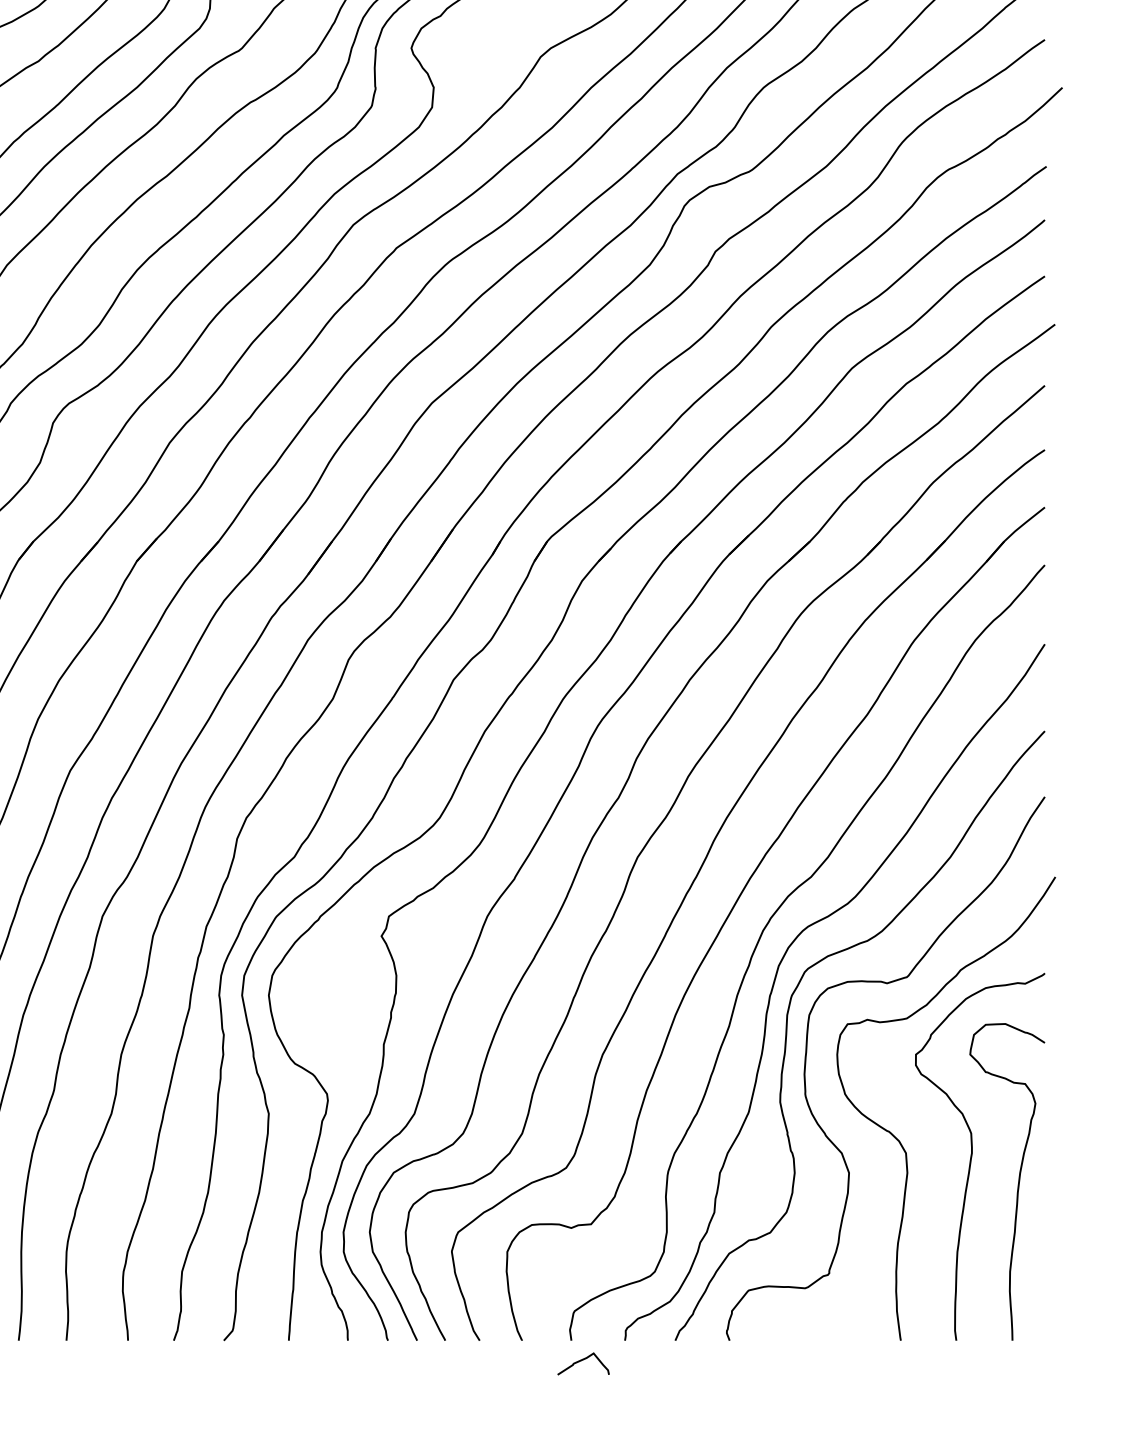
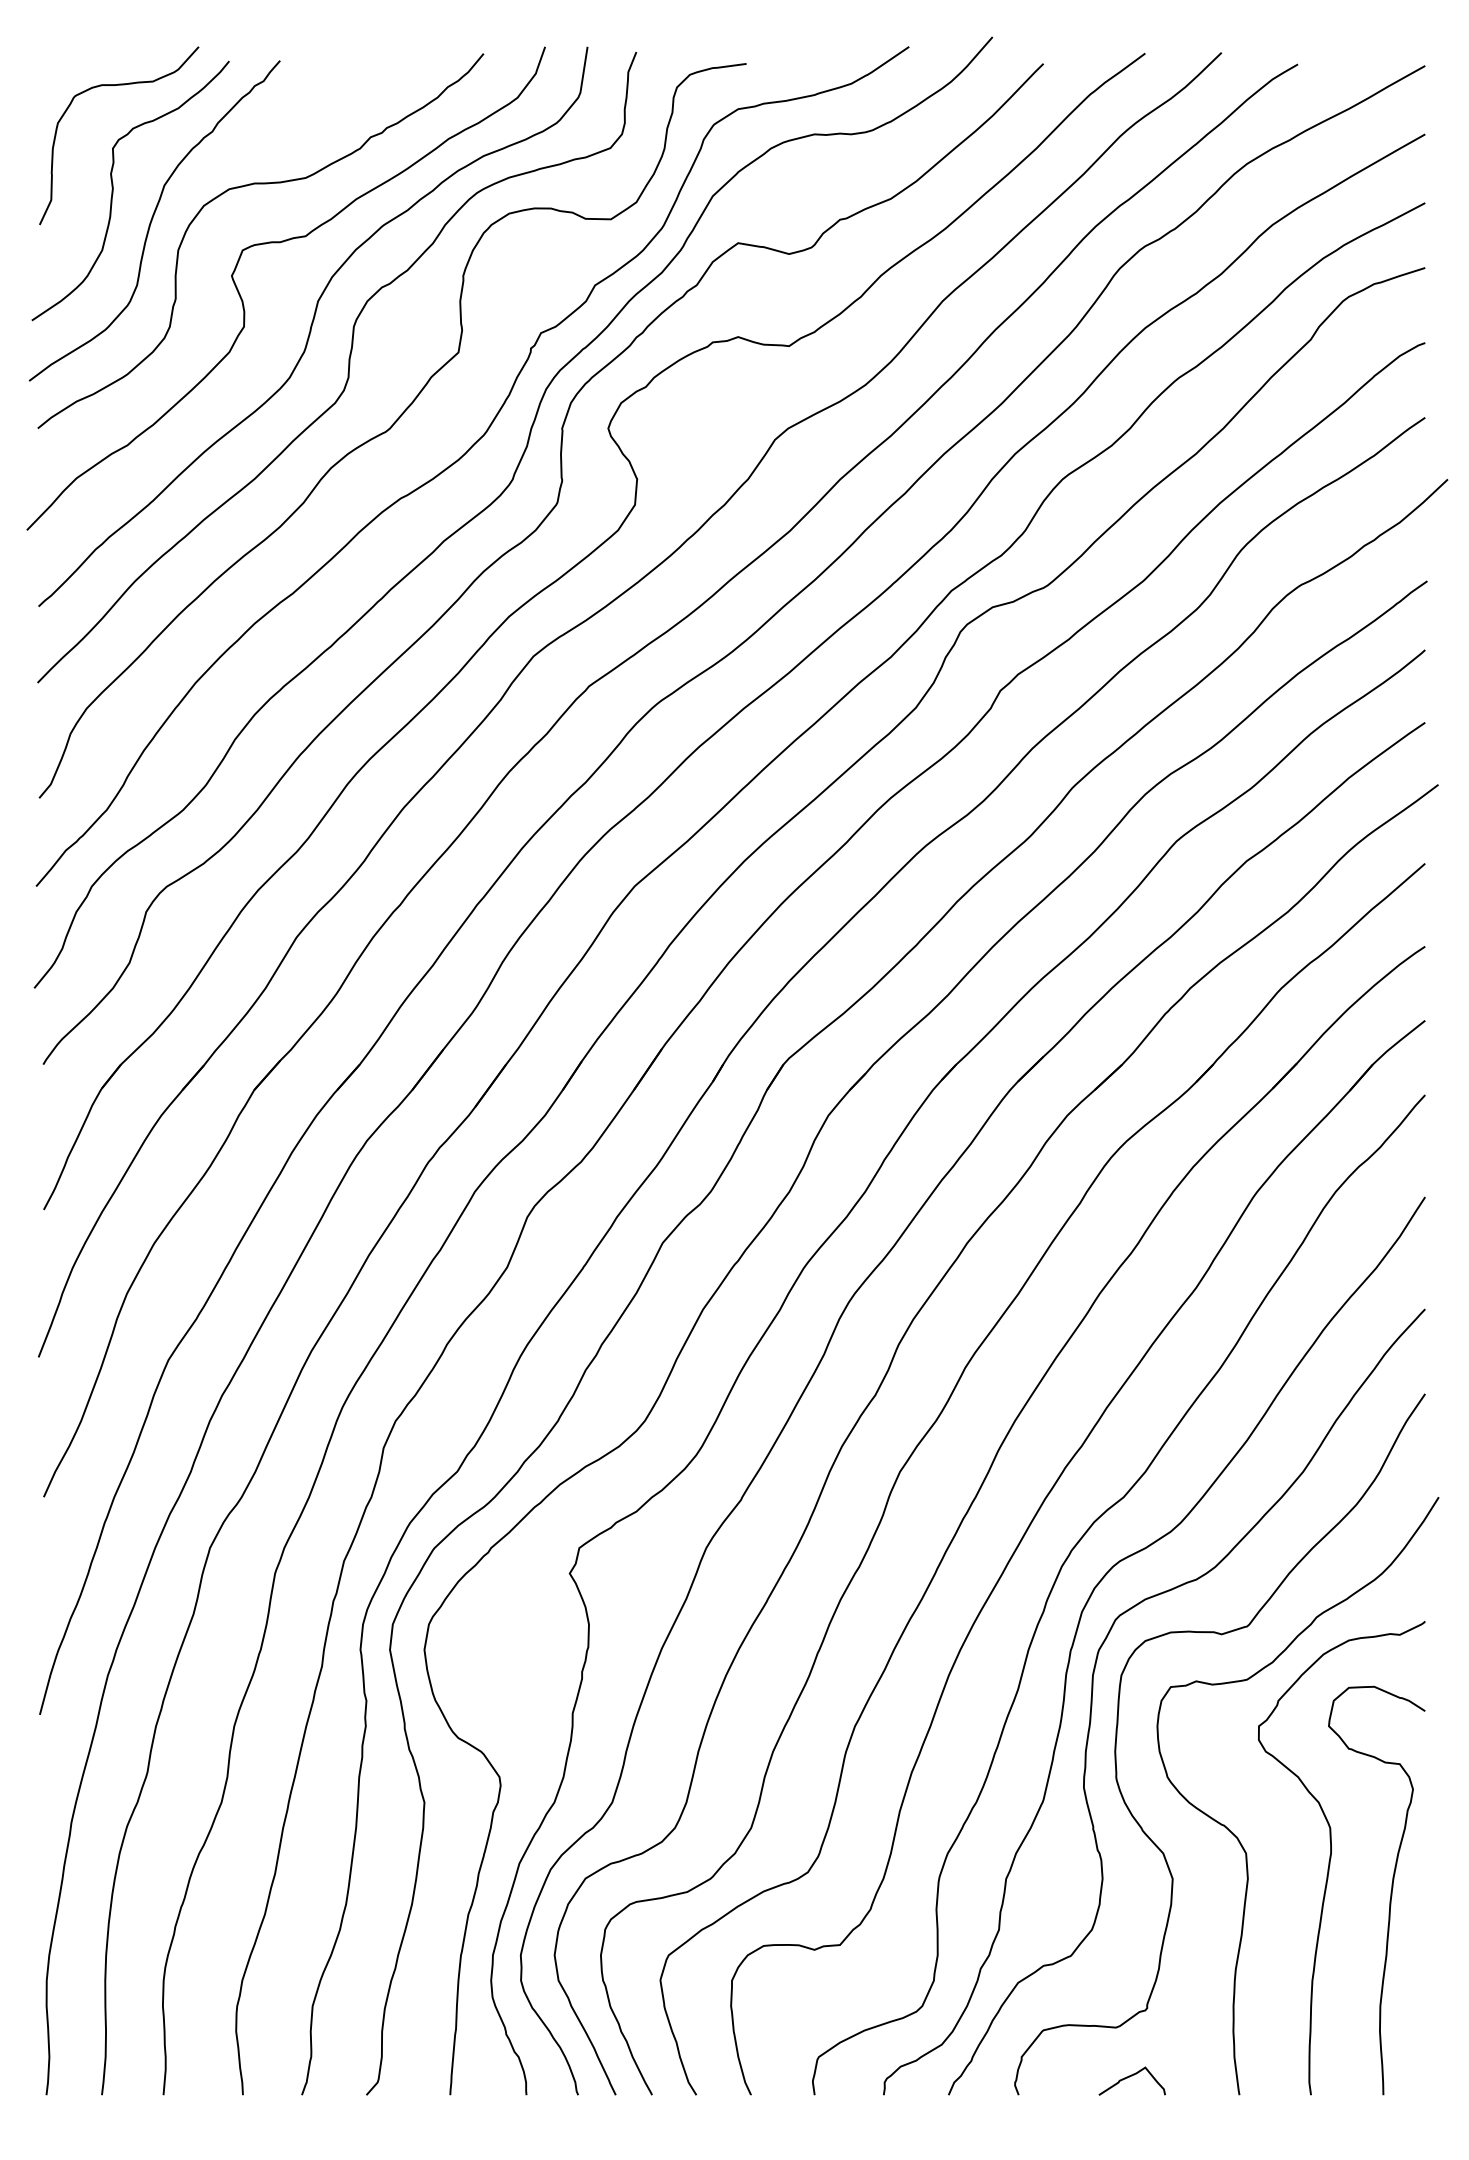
curve: (581, 1361) -> (1129, 2077), moved

